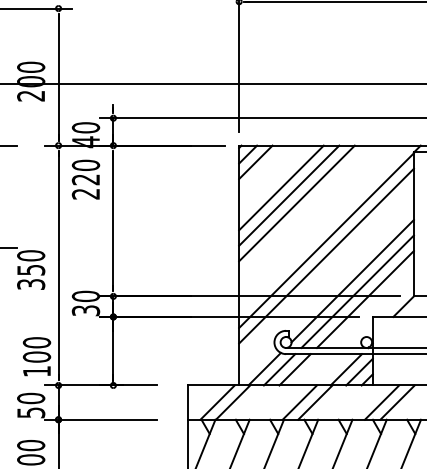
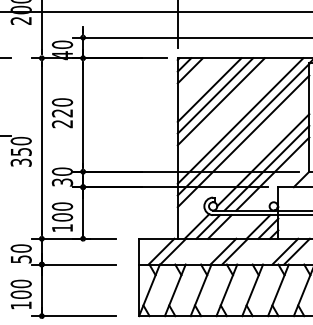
text: (85, 179) -> (62, 113), moved
line: (322, 228) -> (240, 120), added
text: (36, 356) -> (62, 216), moved

